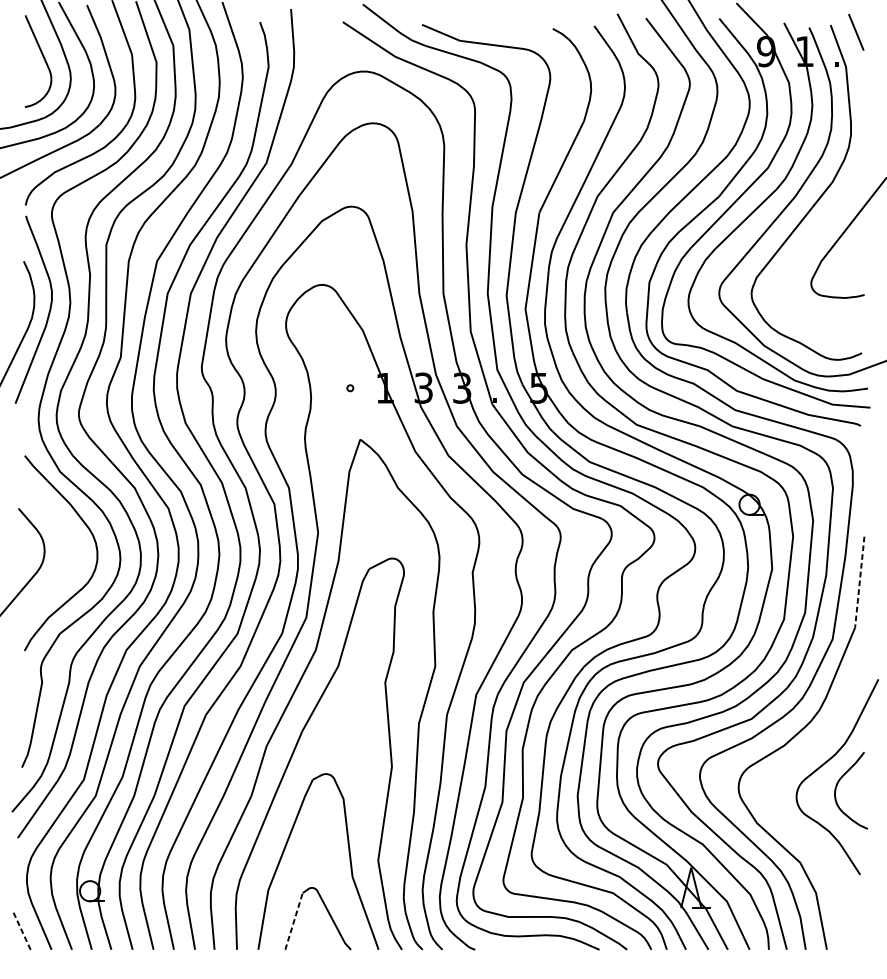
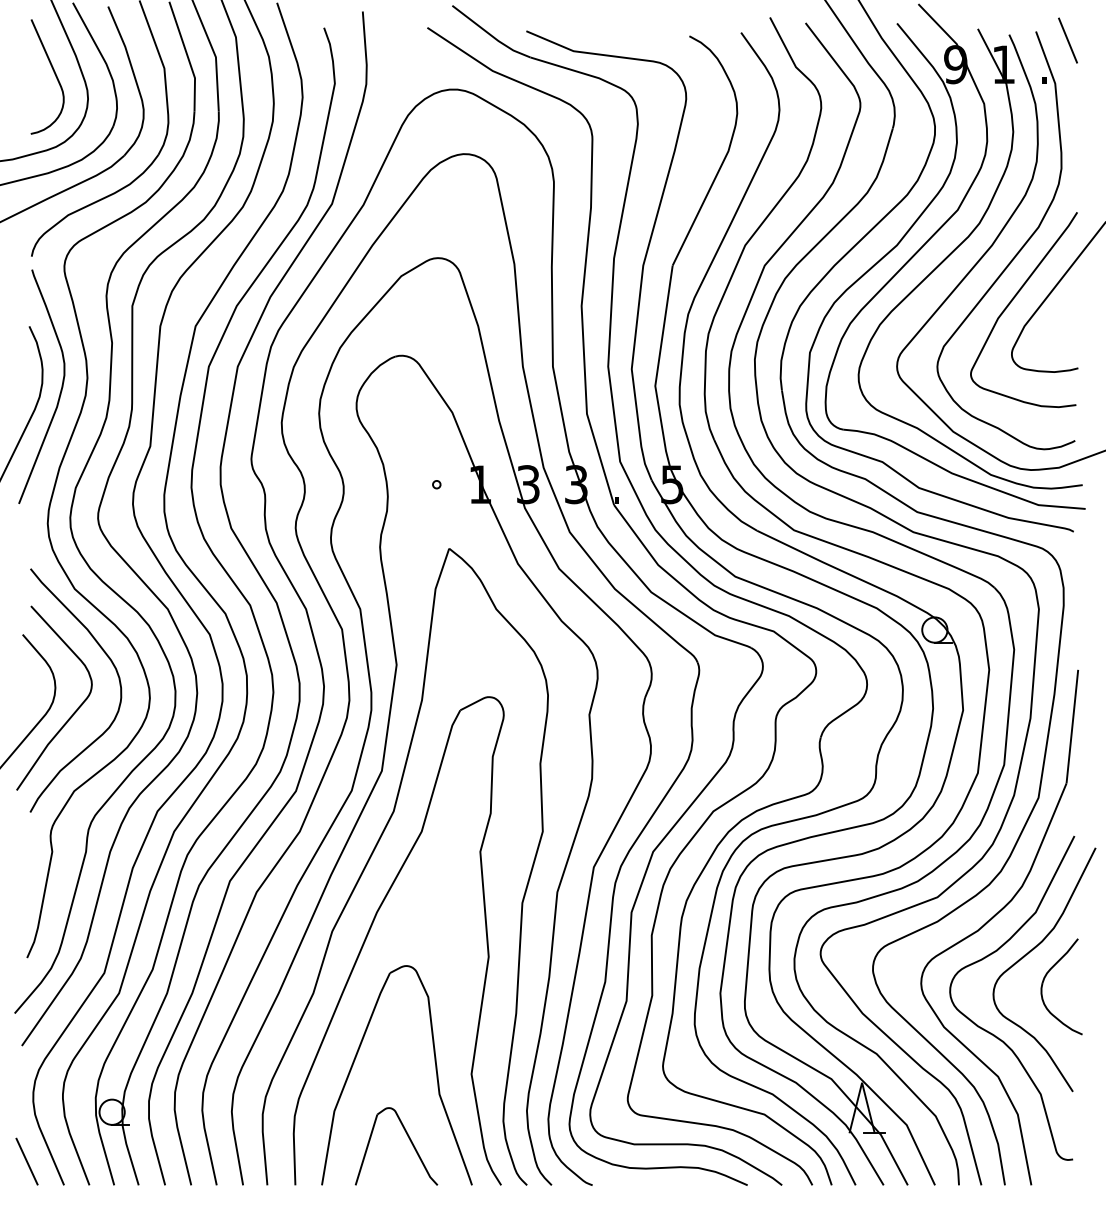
curve: (811, 241) -> (1012, 301), added
curve: (59, 570) -> (73, 712), added
line: (859, 582) -> (1072, 727), dashed -> solid
curve: (794, 827) -> (991, 1032), added
line: (294, 921) -> (366, 1149), dashed -> solid
line: (21, 930) -> (26, 1161), dashed -> solid

